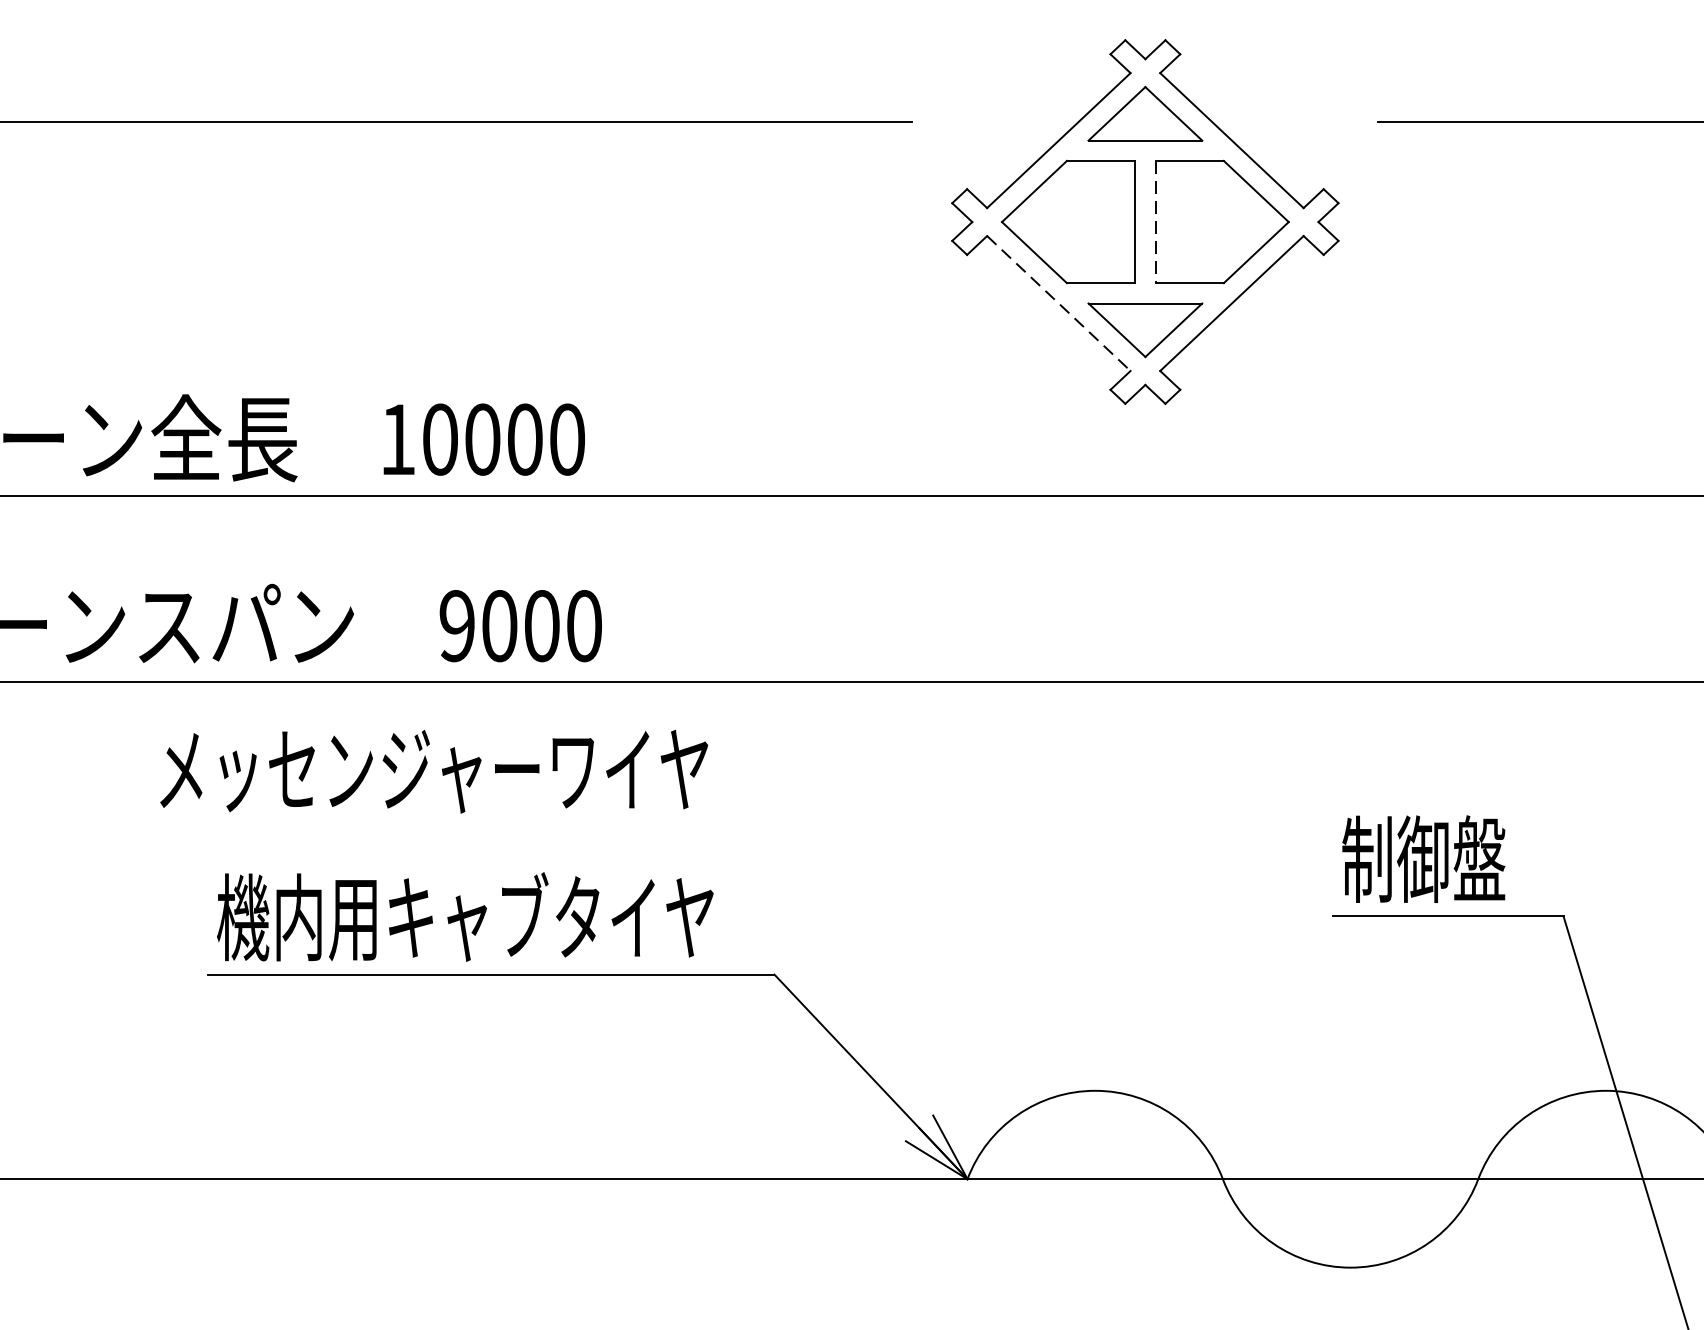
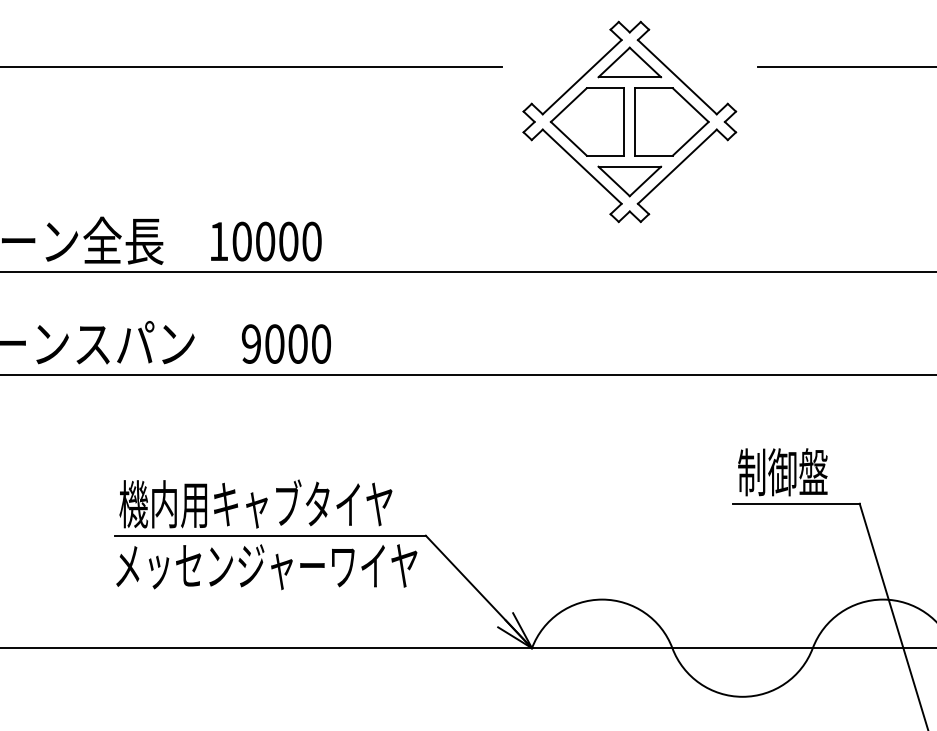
line: (1155, 221) -> (635, 121), dashed -> solid
line: (1059, 304) -> (582, 167), dashed -> solid
text: (433, 772) -> (266, 567), moved

